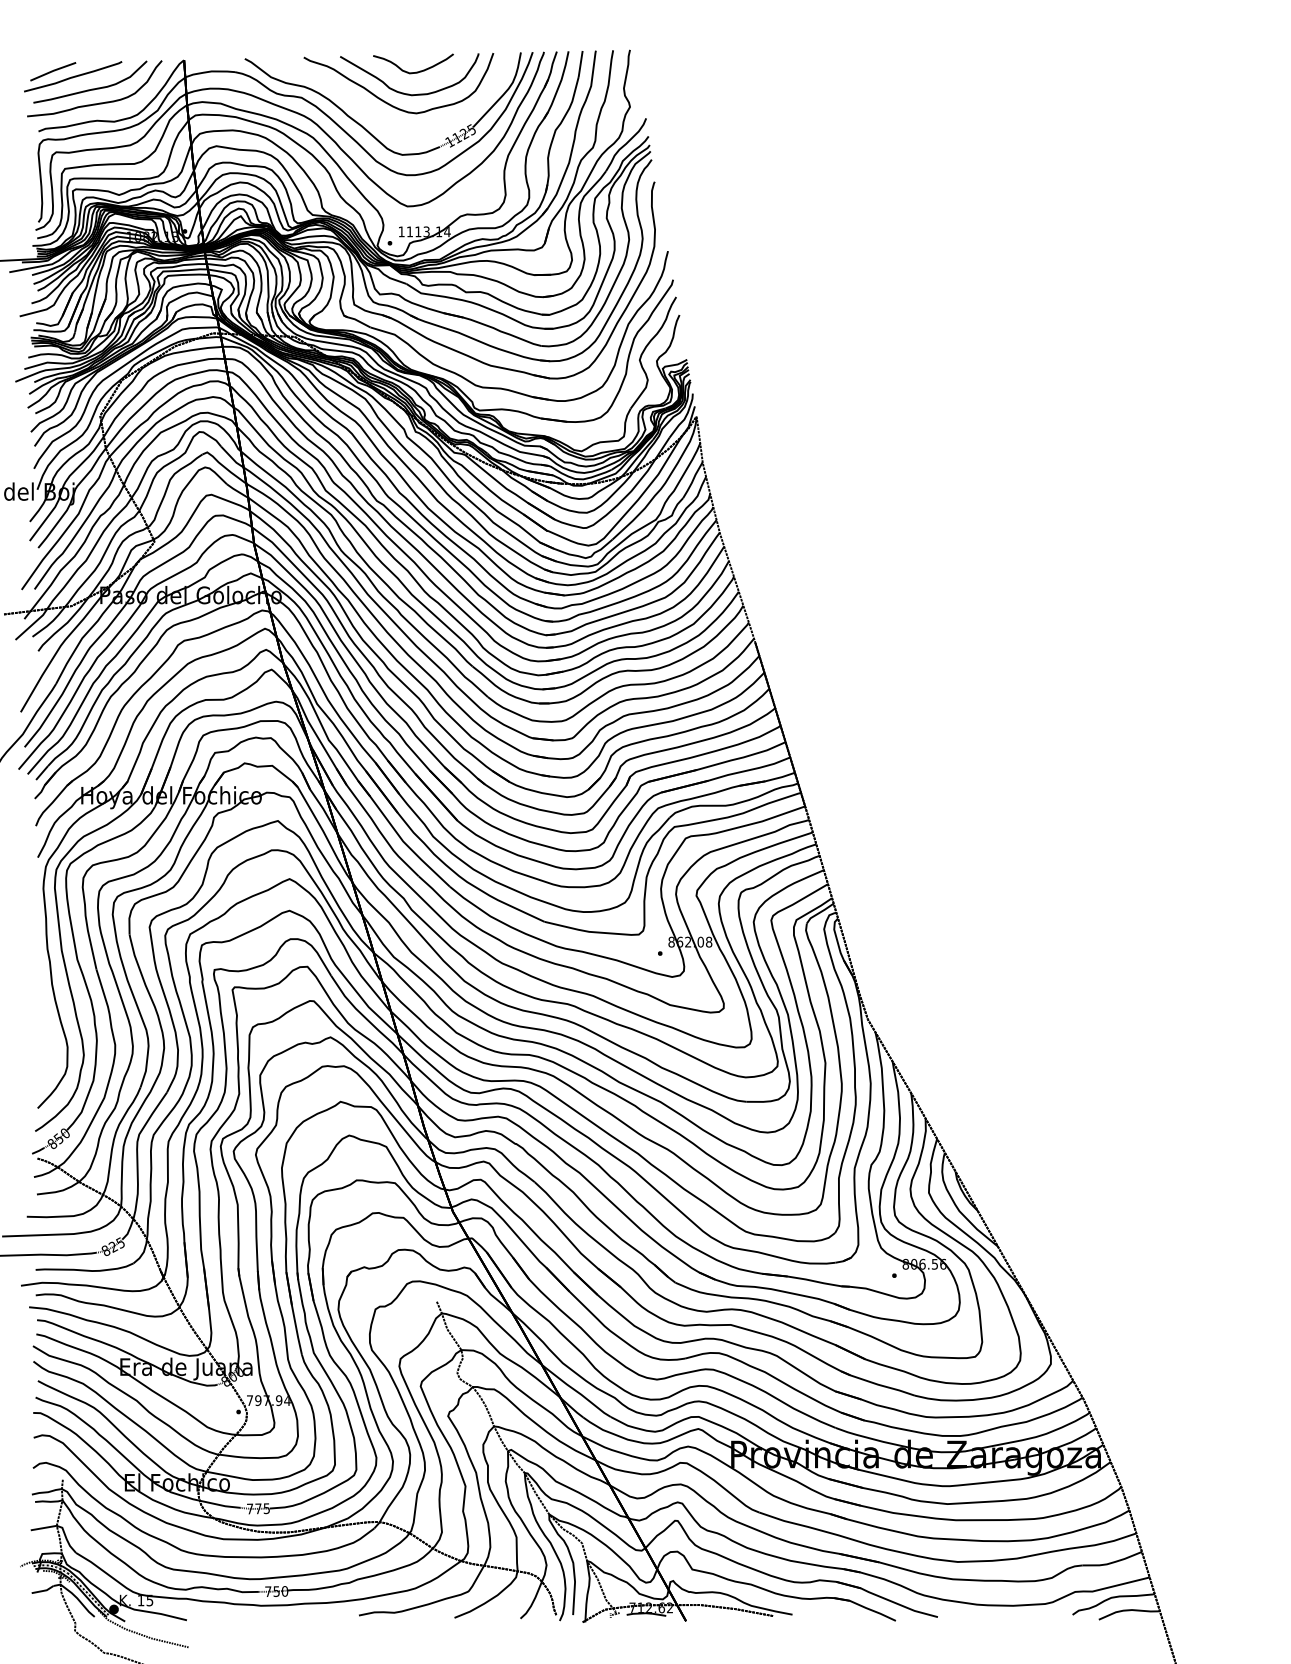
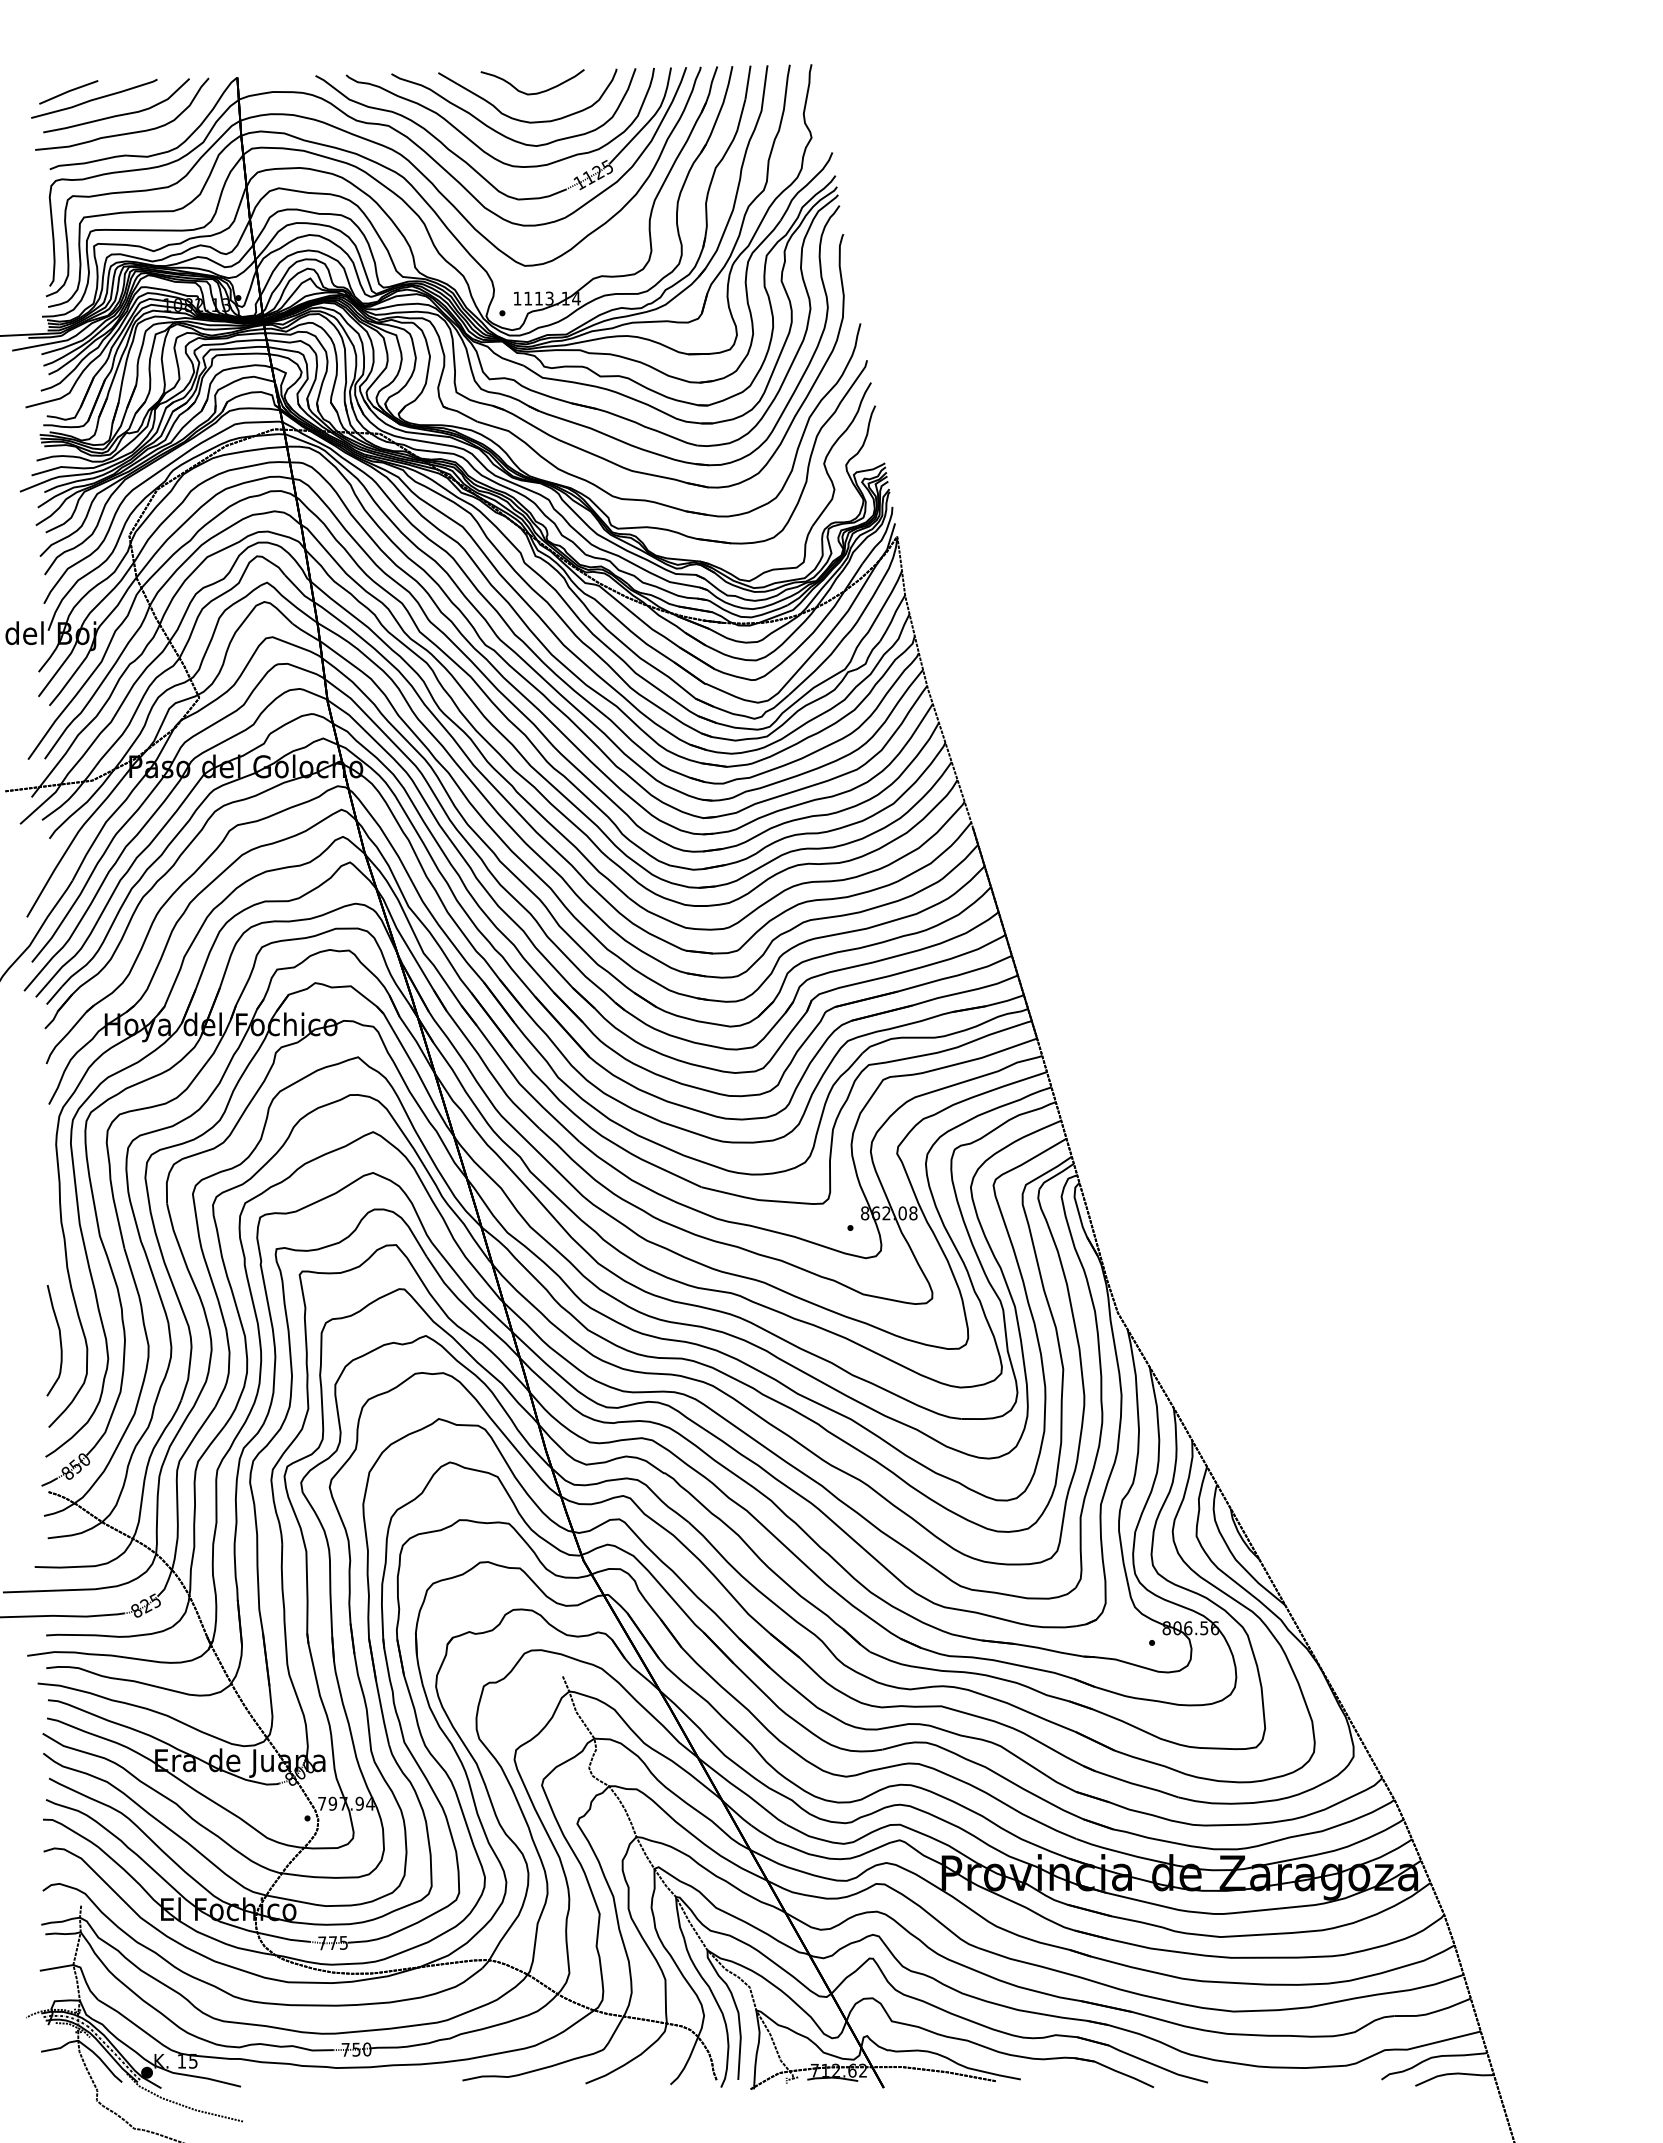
curve: (371, 112) -> (478, 145), added
curve: (46, 1040) -> (59, 1340), added

